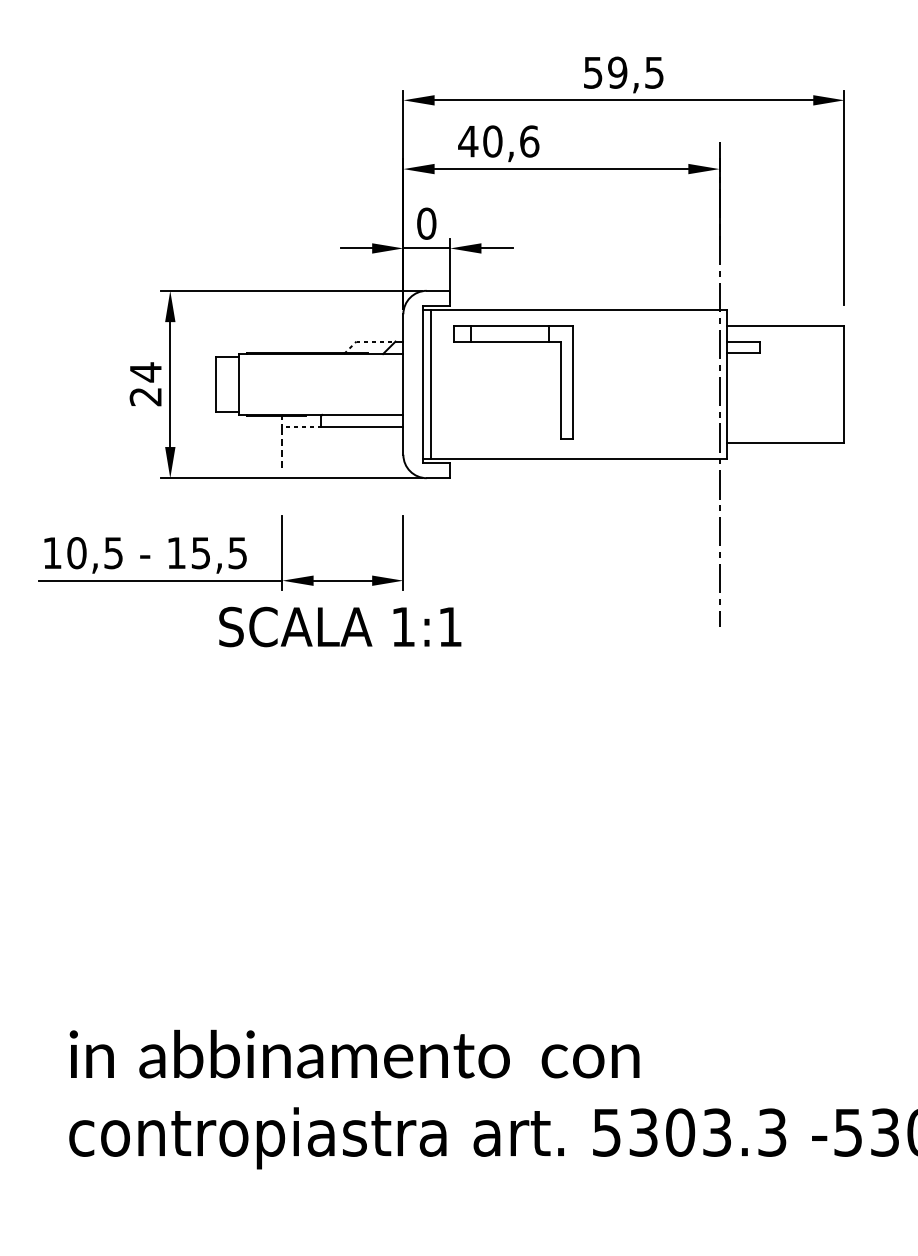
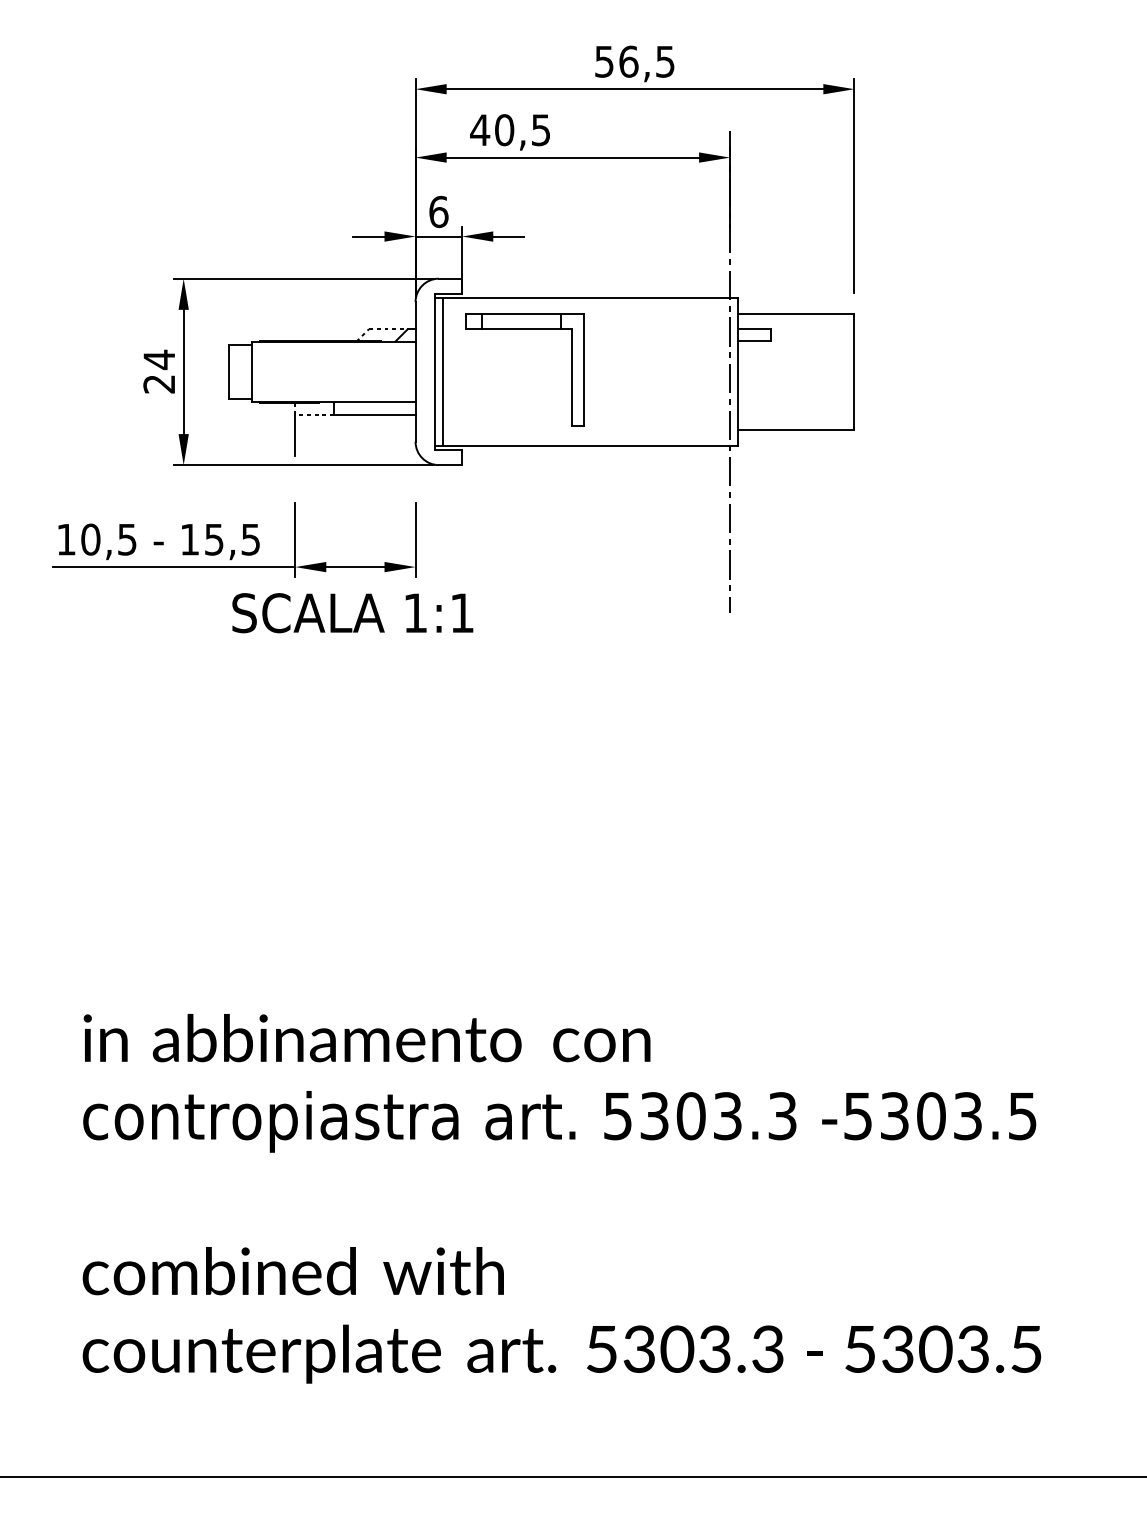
text: (617, 72) -> (628, 61), 59,5 -> 56,5
text: (528, 141) -> (540, 130), 40,6 -> 40,5
text: (426, 223) -> (438, 211), 0 -> 6
line: (282, 448) -> (295, 435), dashed -> solid

